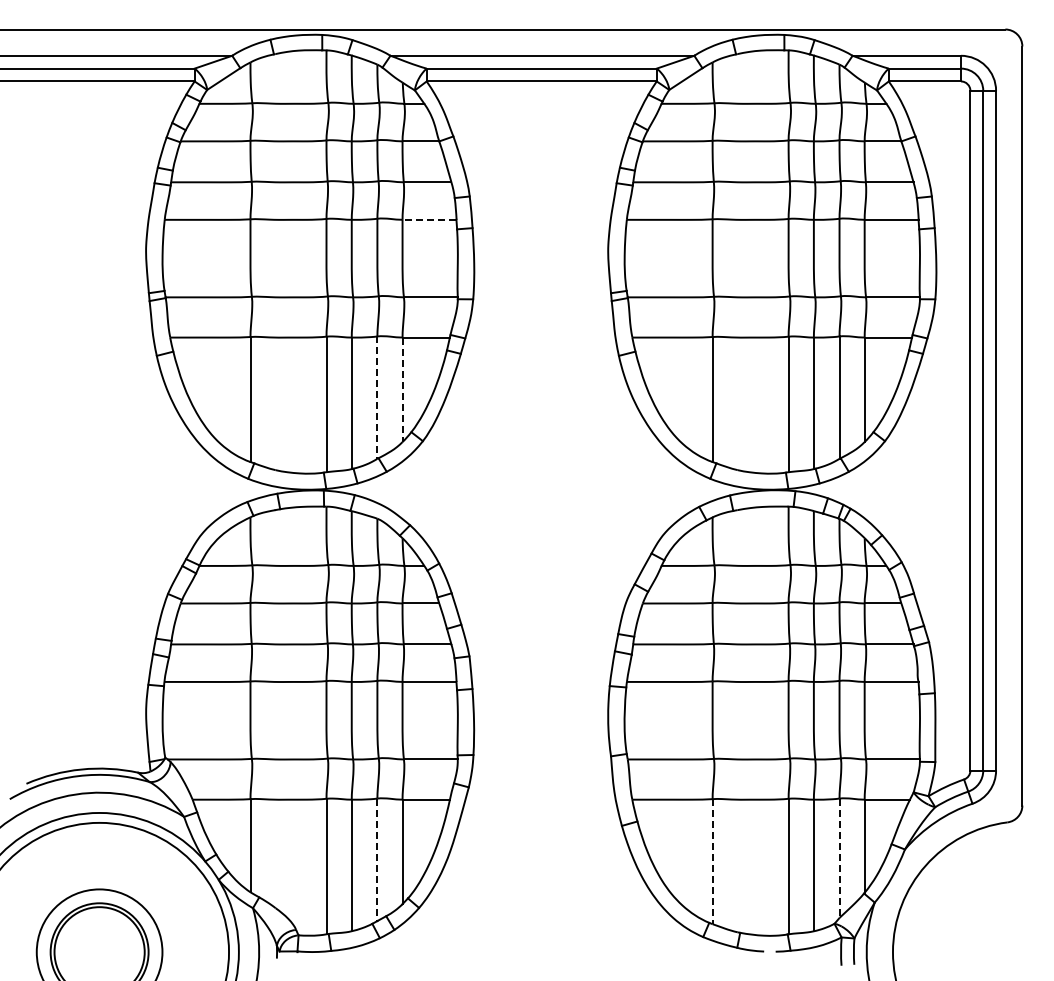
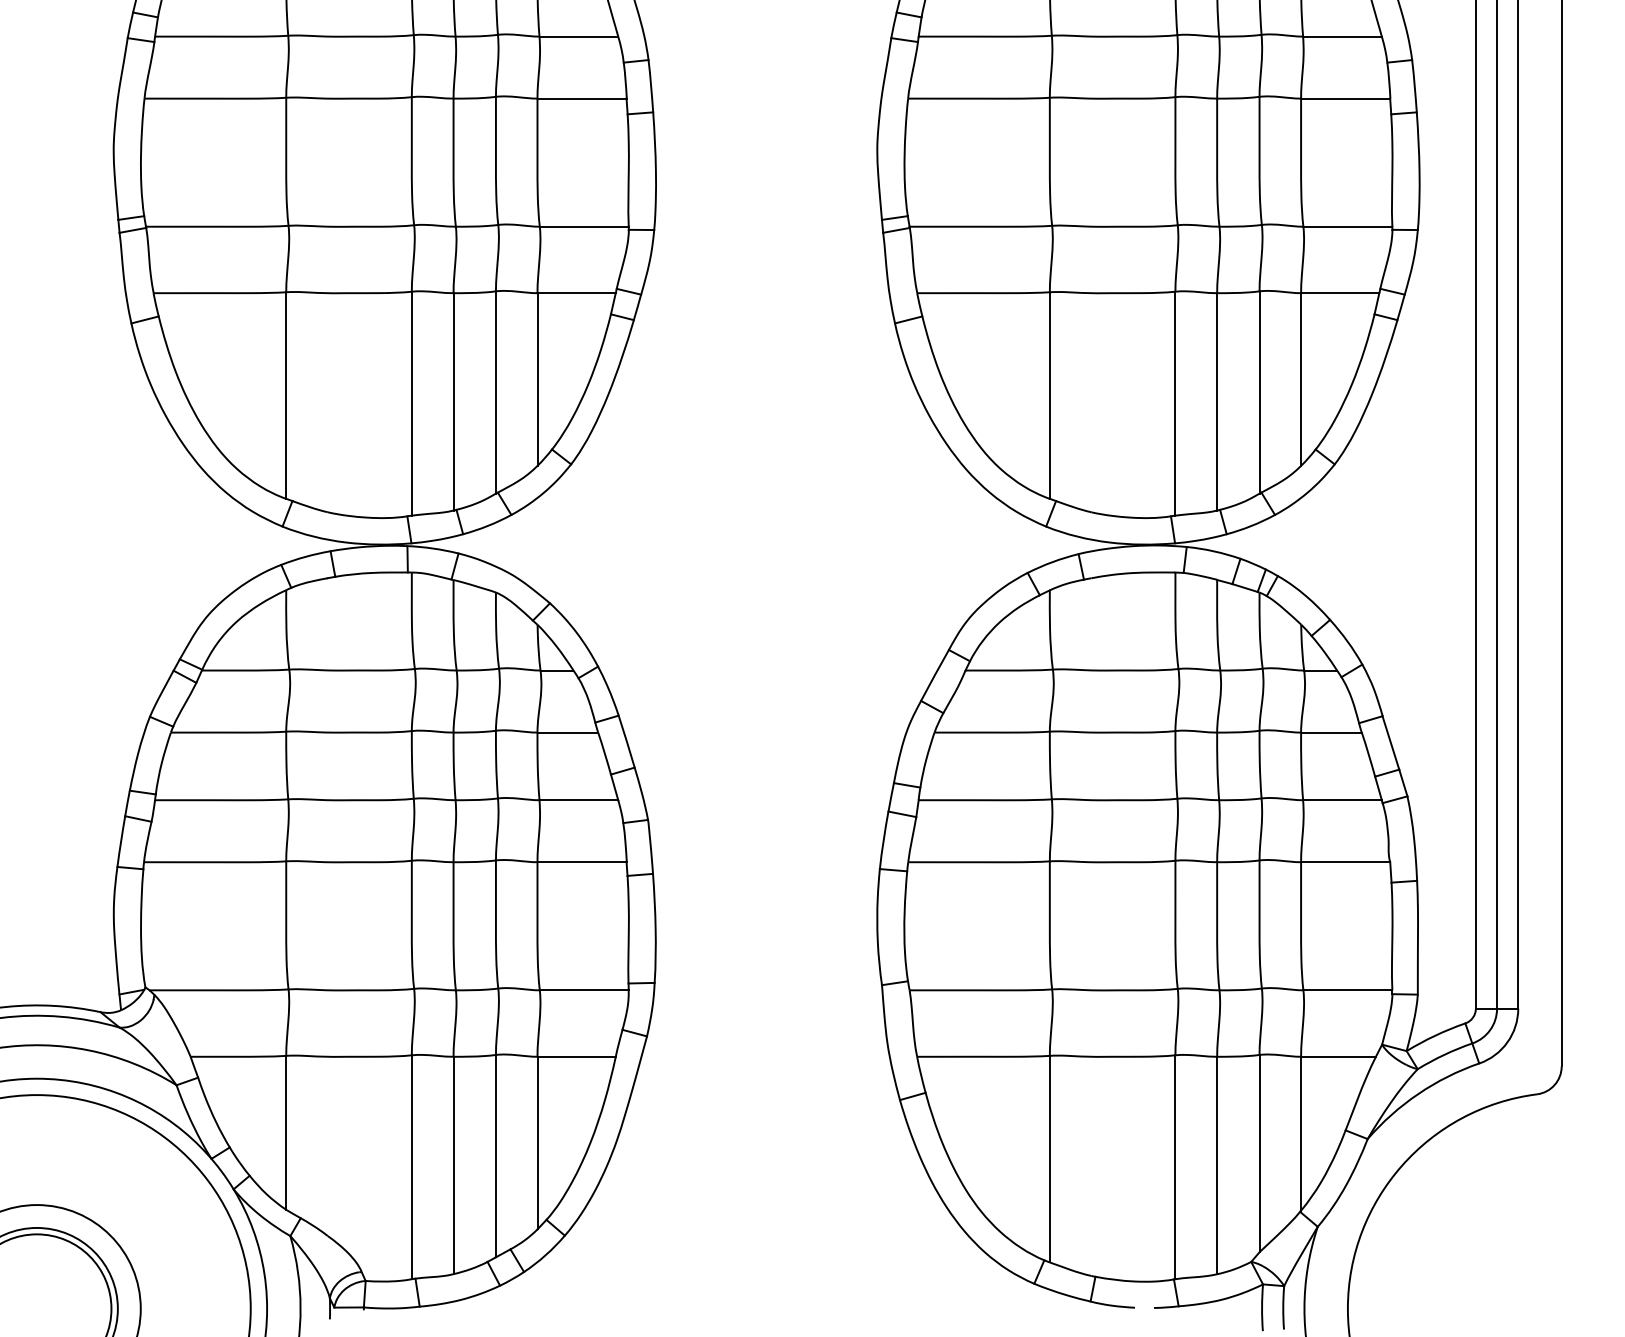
line: (429, 219) -> (582, 98), dashed -> solid
line: (402, 390) -> (537, 380), dashed -> solid
line: (377, 398) -> (496, 393), dashed -> solid
line: (839, 858) -> (1259, 1153), dashed -> solid
line: (377, 860) -> (496, 1157), dashed -> solid
line: (712, 861) -> (1049, 1158), dashed -> solid

